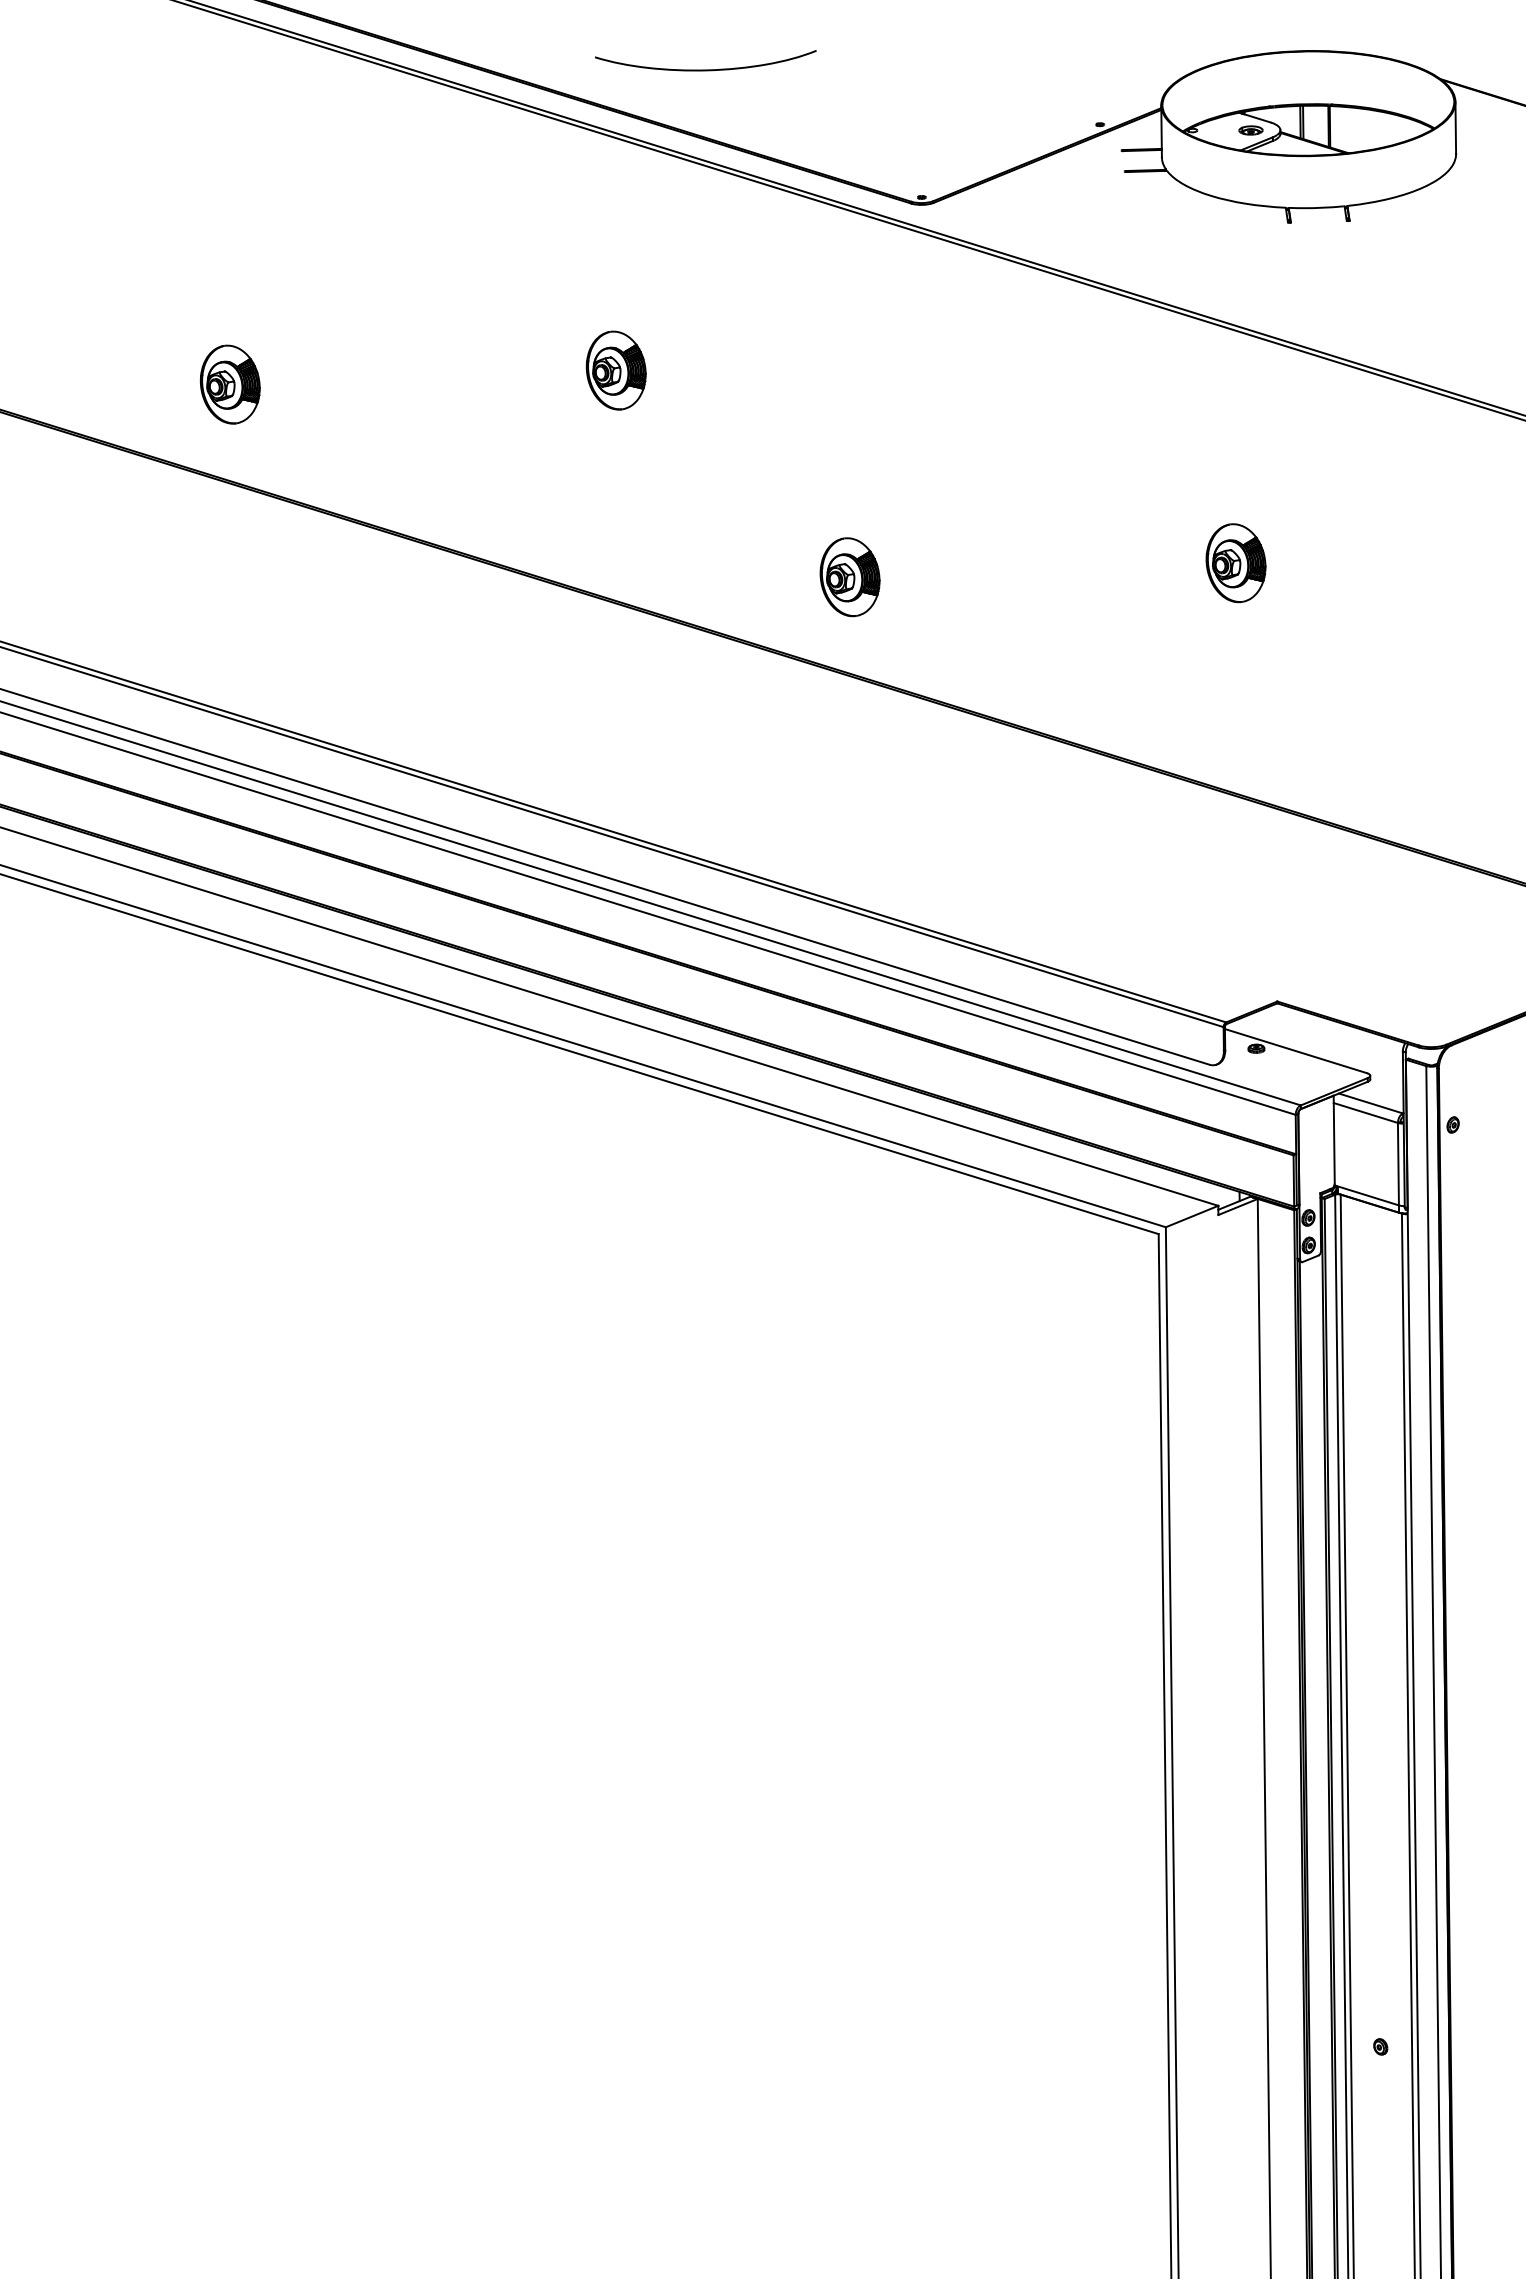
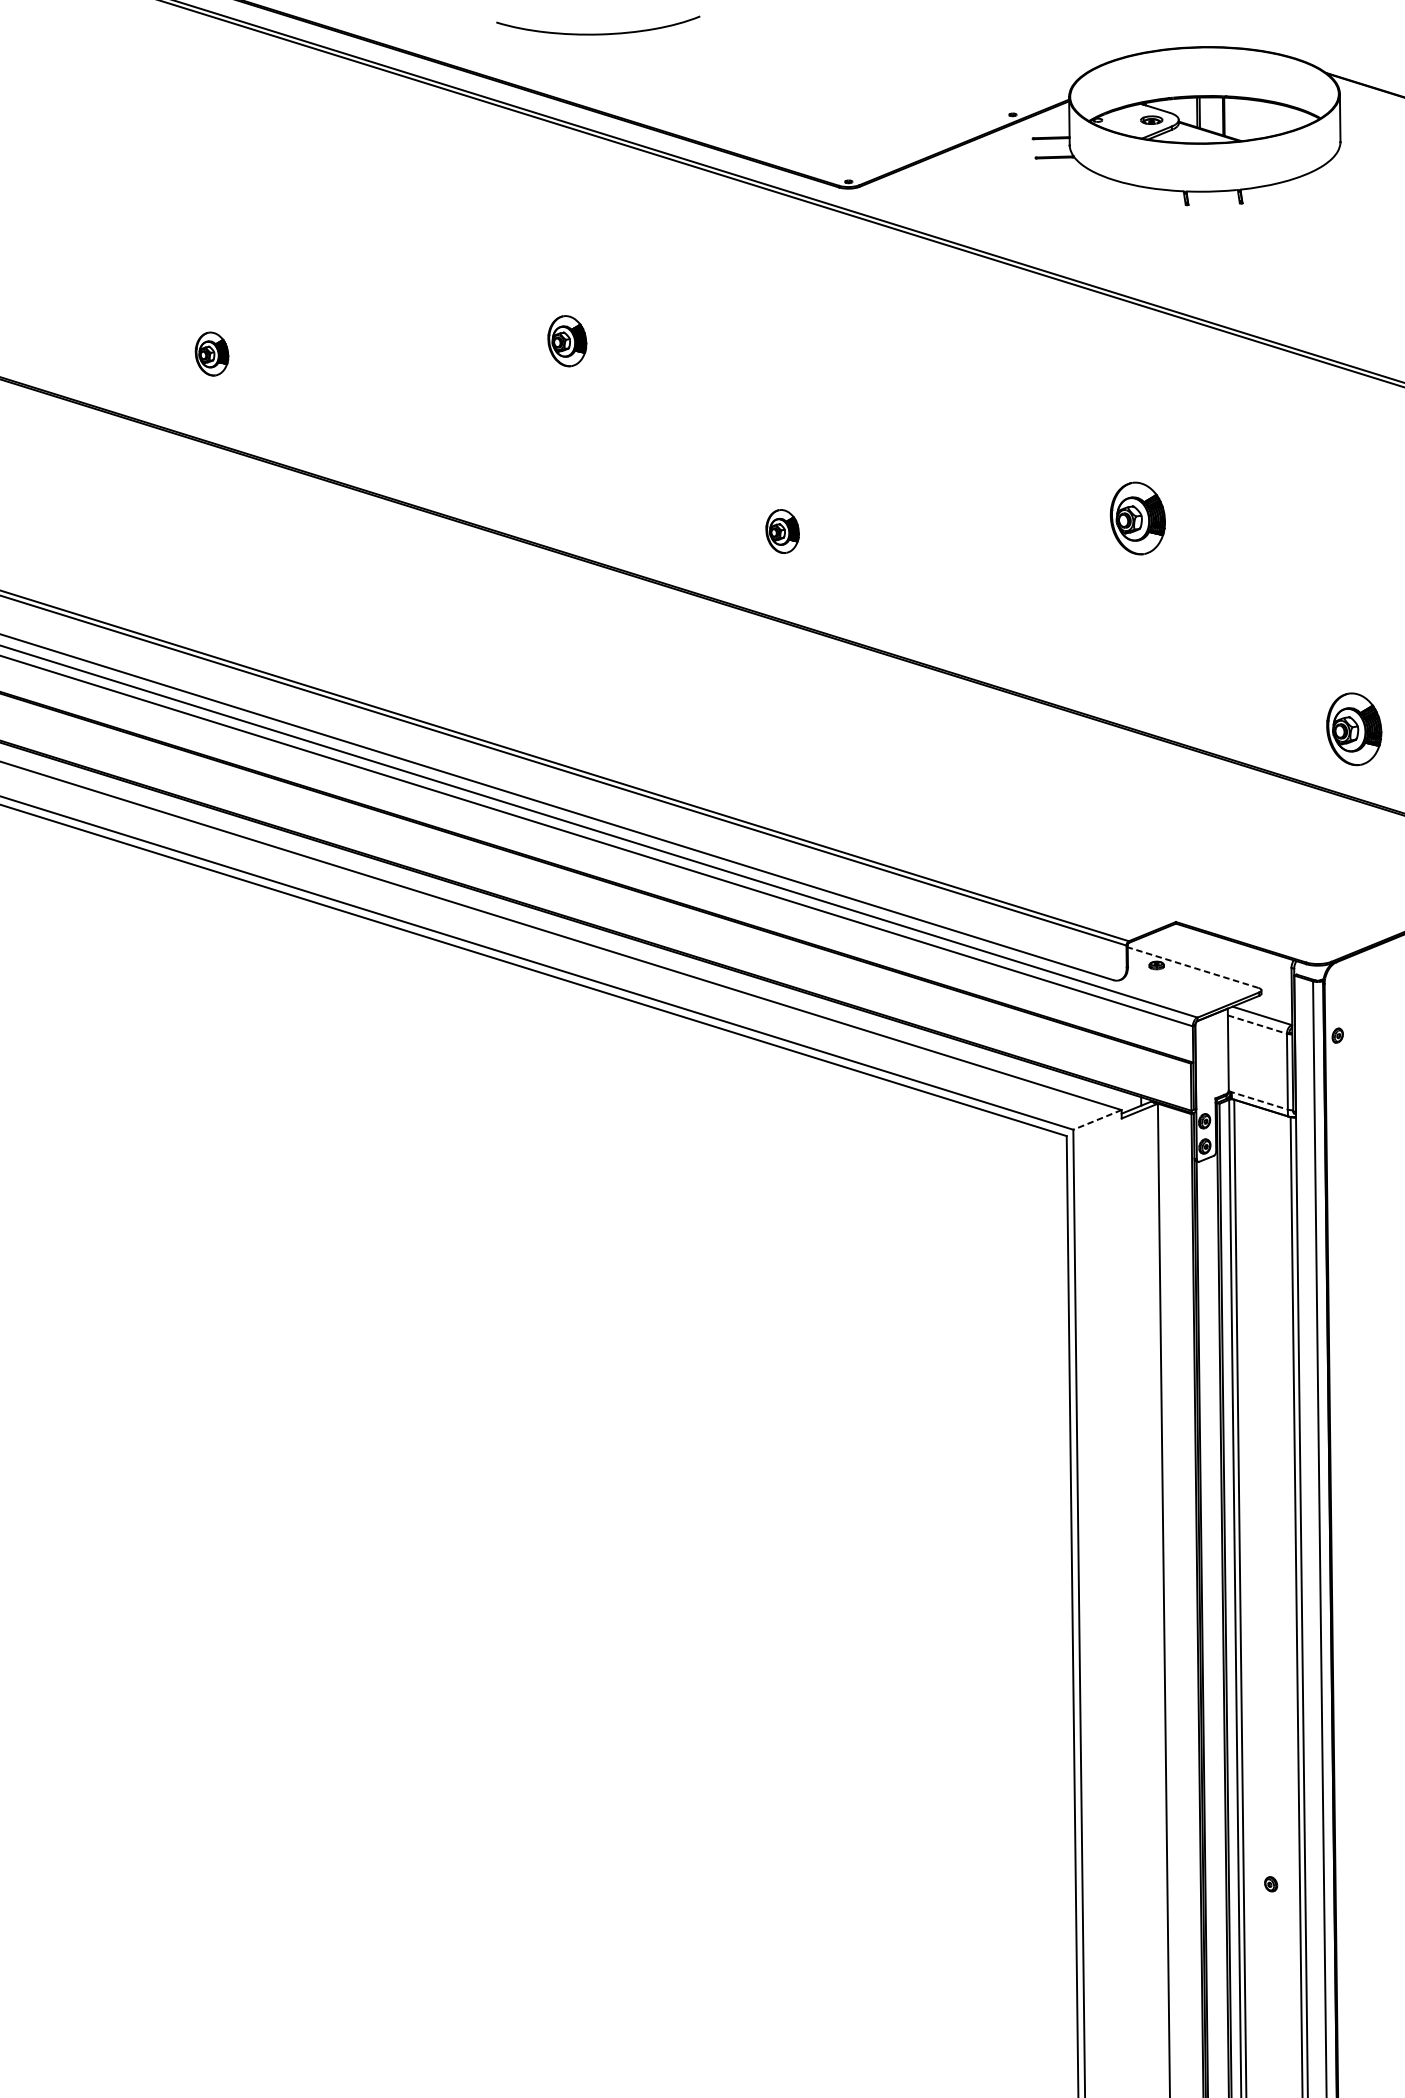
curve: (705, 69) -> (598, 33), moved
part: (615, 370) -> (566, 341), size x0.7
part: (229, 384) -> (211, 354), size x0.6
part: (849, 577) -> (782, 531), size x0.6
part: (1470, 792) -> (1353, 729), added
line: (1295, 1050) -> (1192, 967), solid -> dashed
line: (1365, 1113) -> (1257, 1025), solid -> dashed
line: (1366, 1195) -> (1258, 1100), solid -> dashed
line: (1191, 1216) -> (1096, 1119), solid -> dashed

